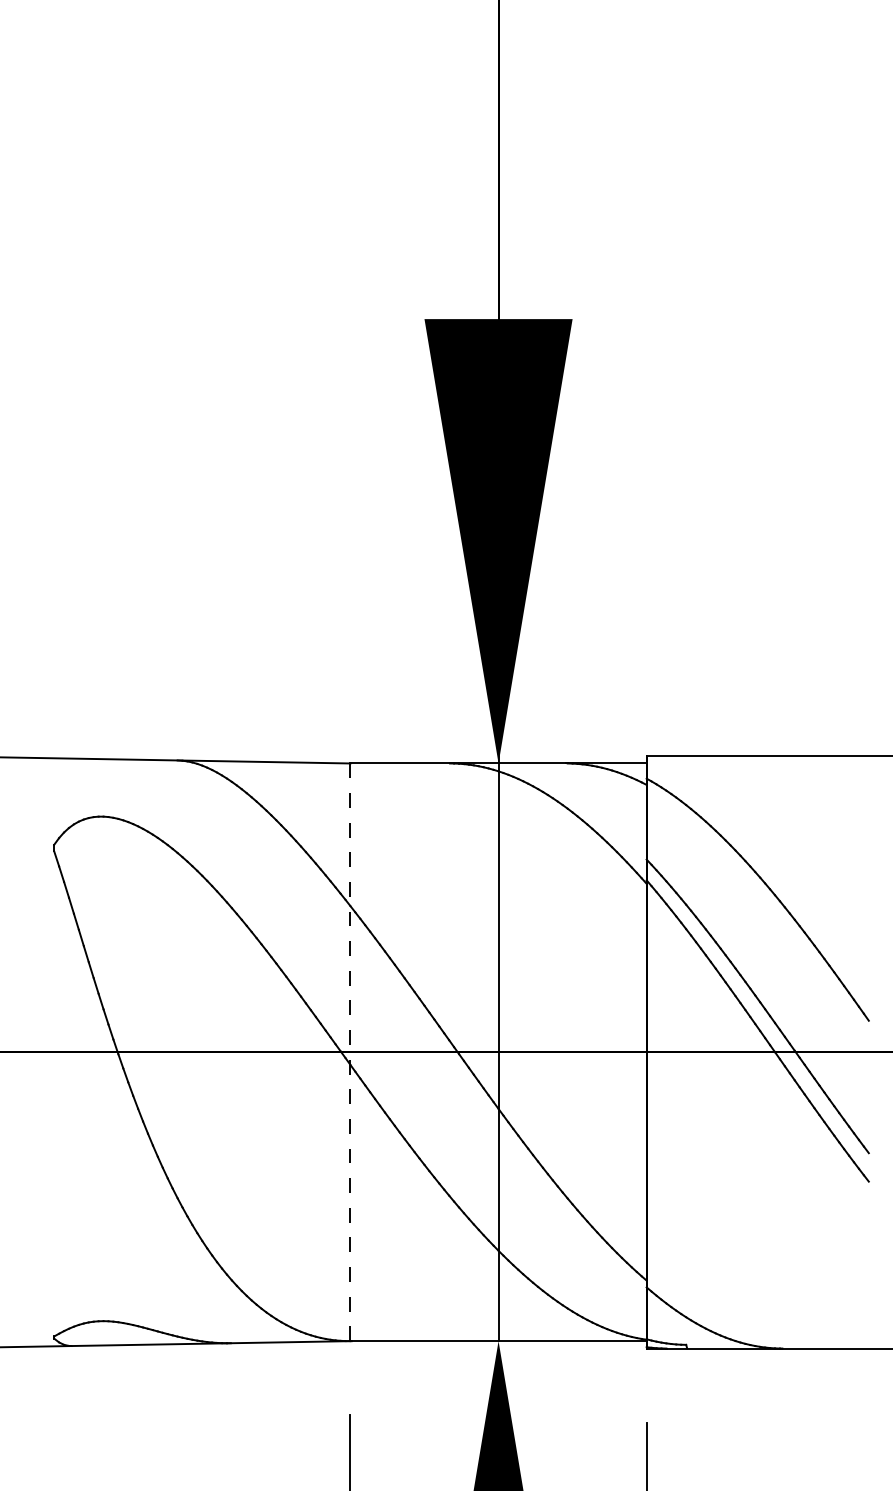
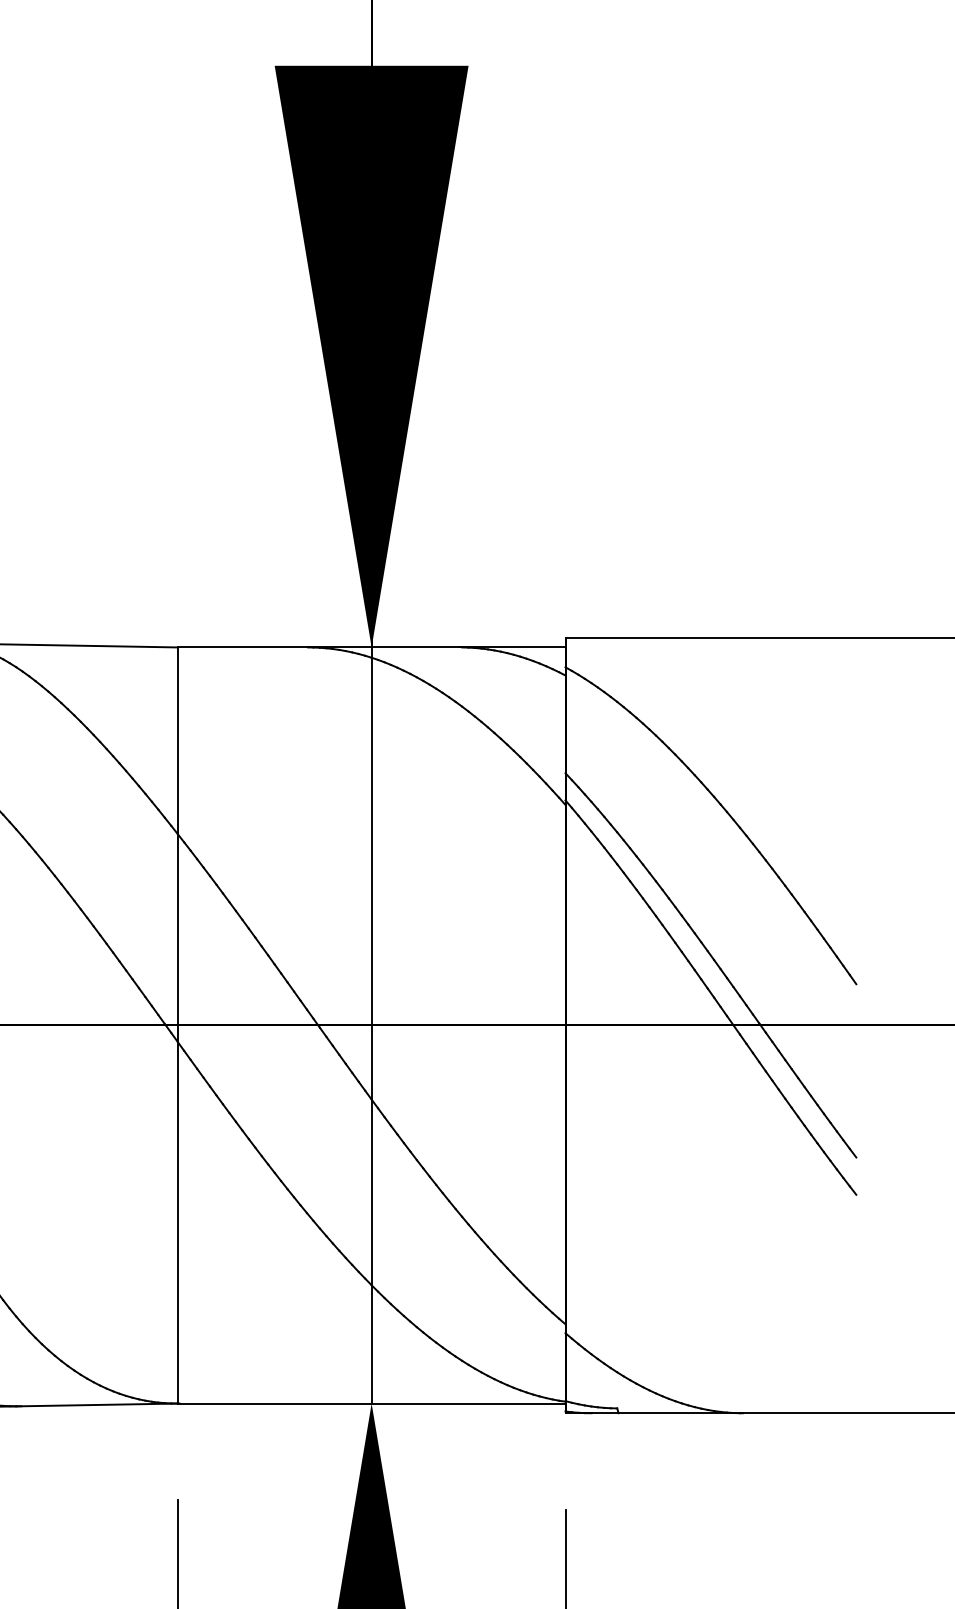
line: (350, 1052) -> (177, 1025), dashed -> solid

